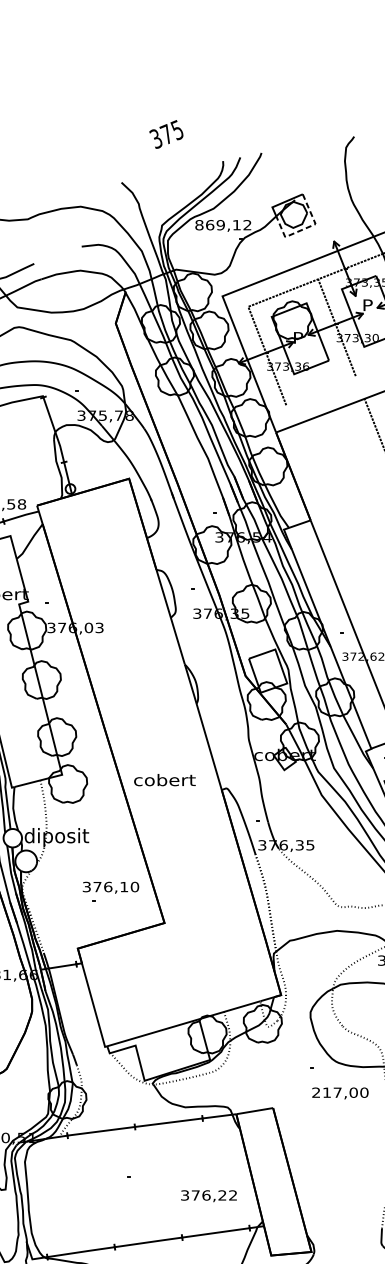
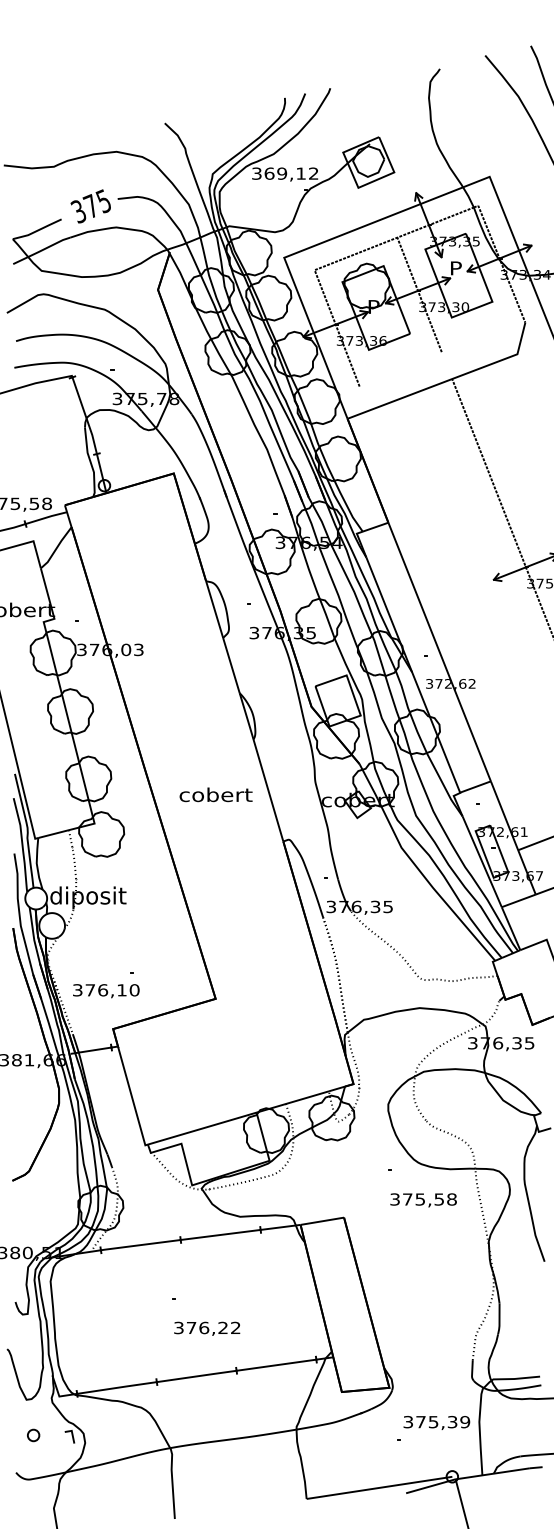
text: (166, 134) -> (90, 206), moved
text: (199, 225) -> (256, 173), 869,12 -> 369,12
line: (304, 228) -> (381, 177), dashed -> solid
text: (164, 779) -> (215, 794), moved
text: (111, 888) -> (106, 991), moved
text: (340, 1092) -> (423, 1199), 217,00 -> 375,58
text: (209, 1195) -> (207, 1328), moved

